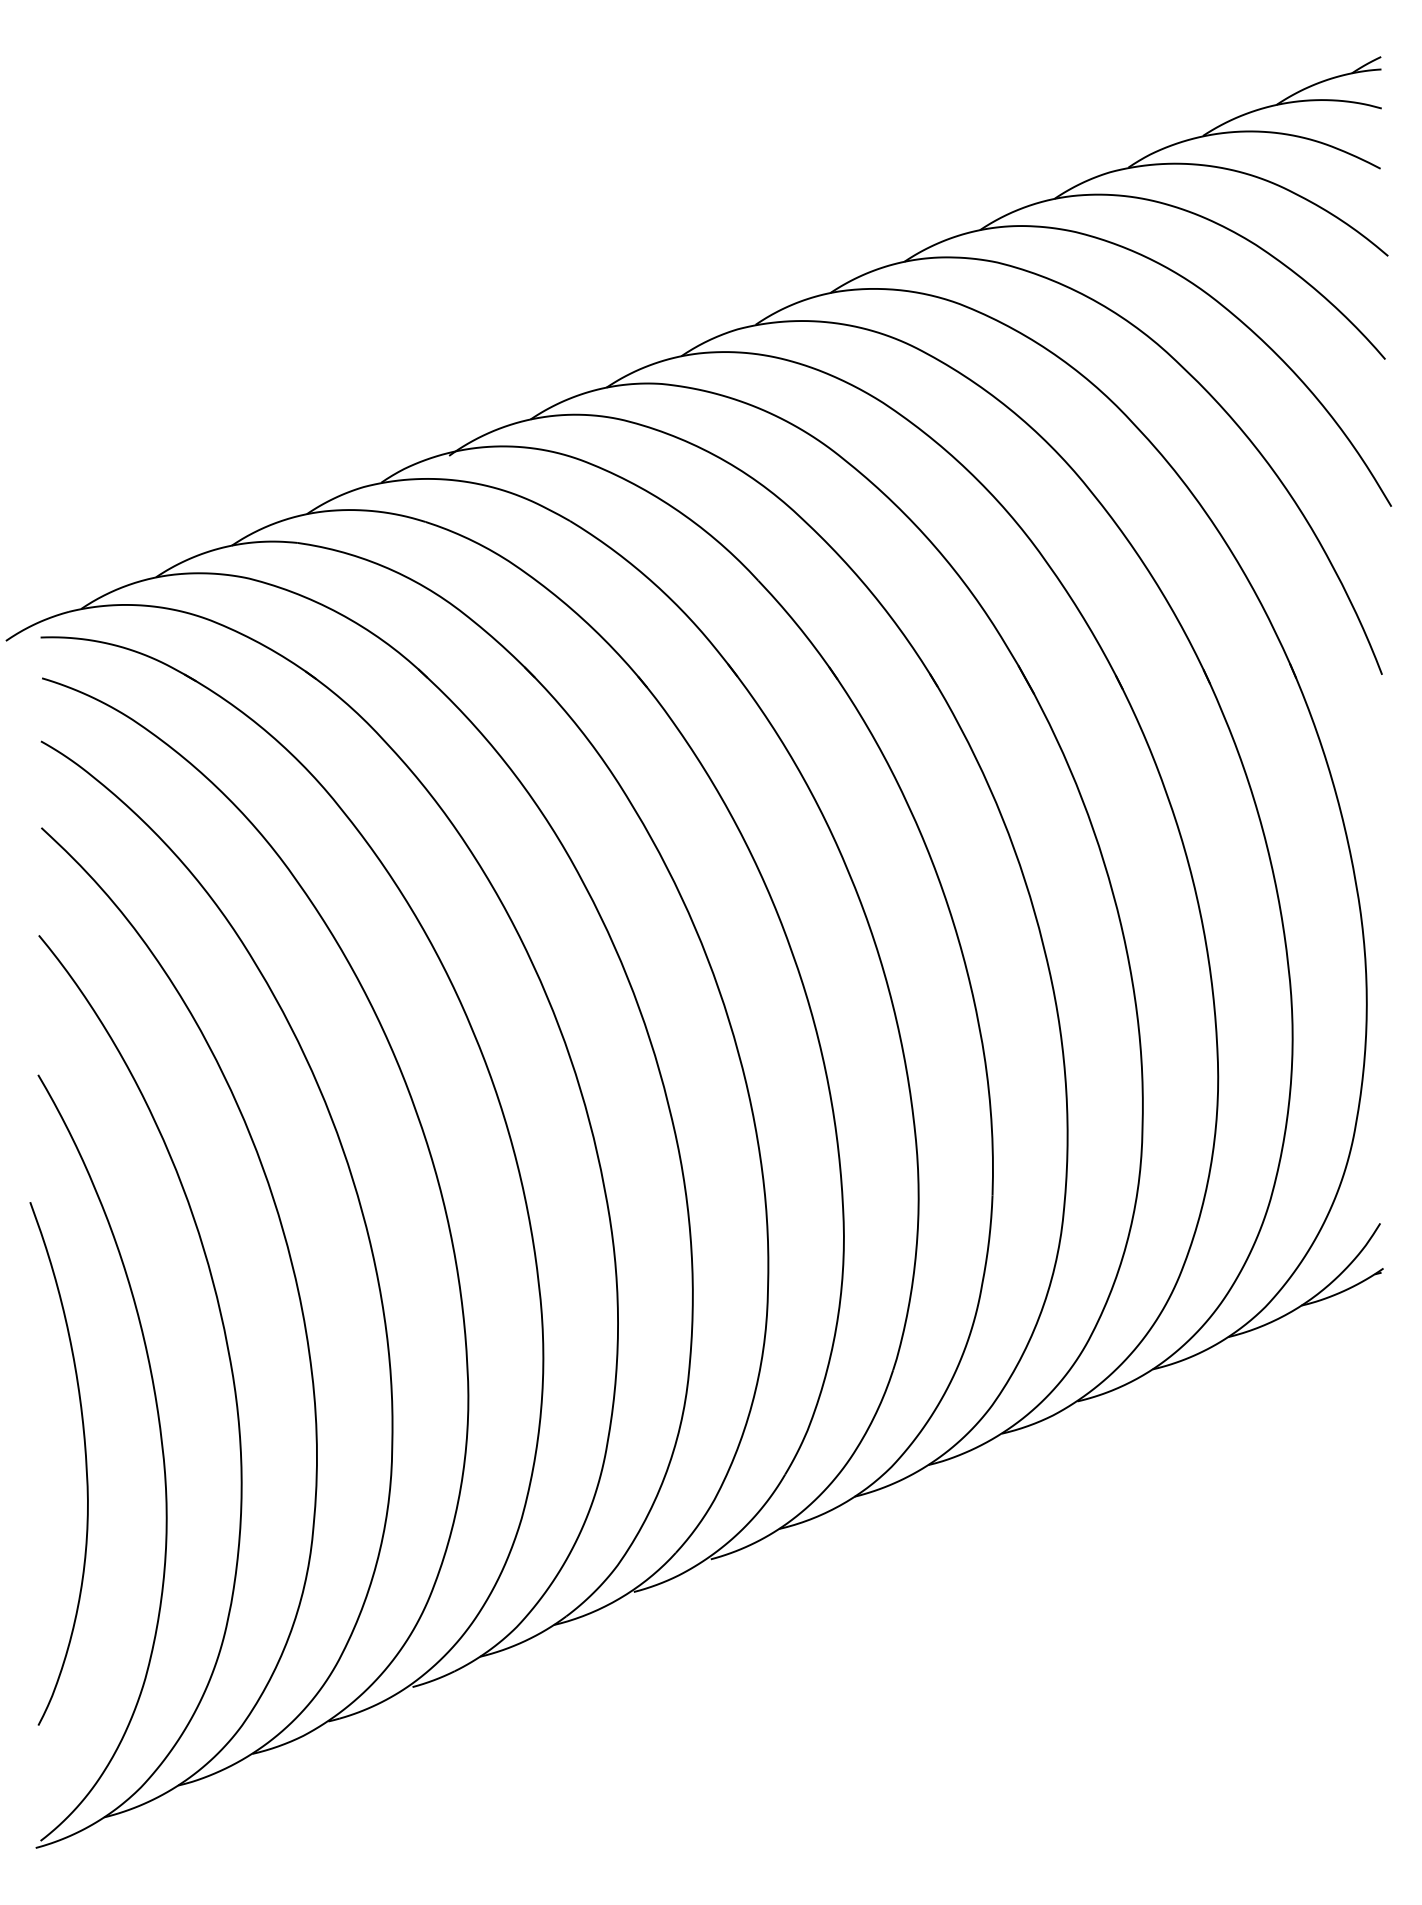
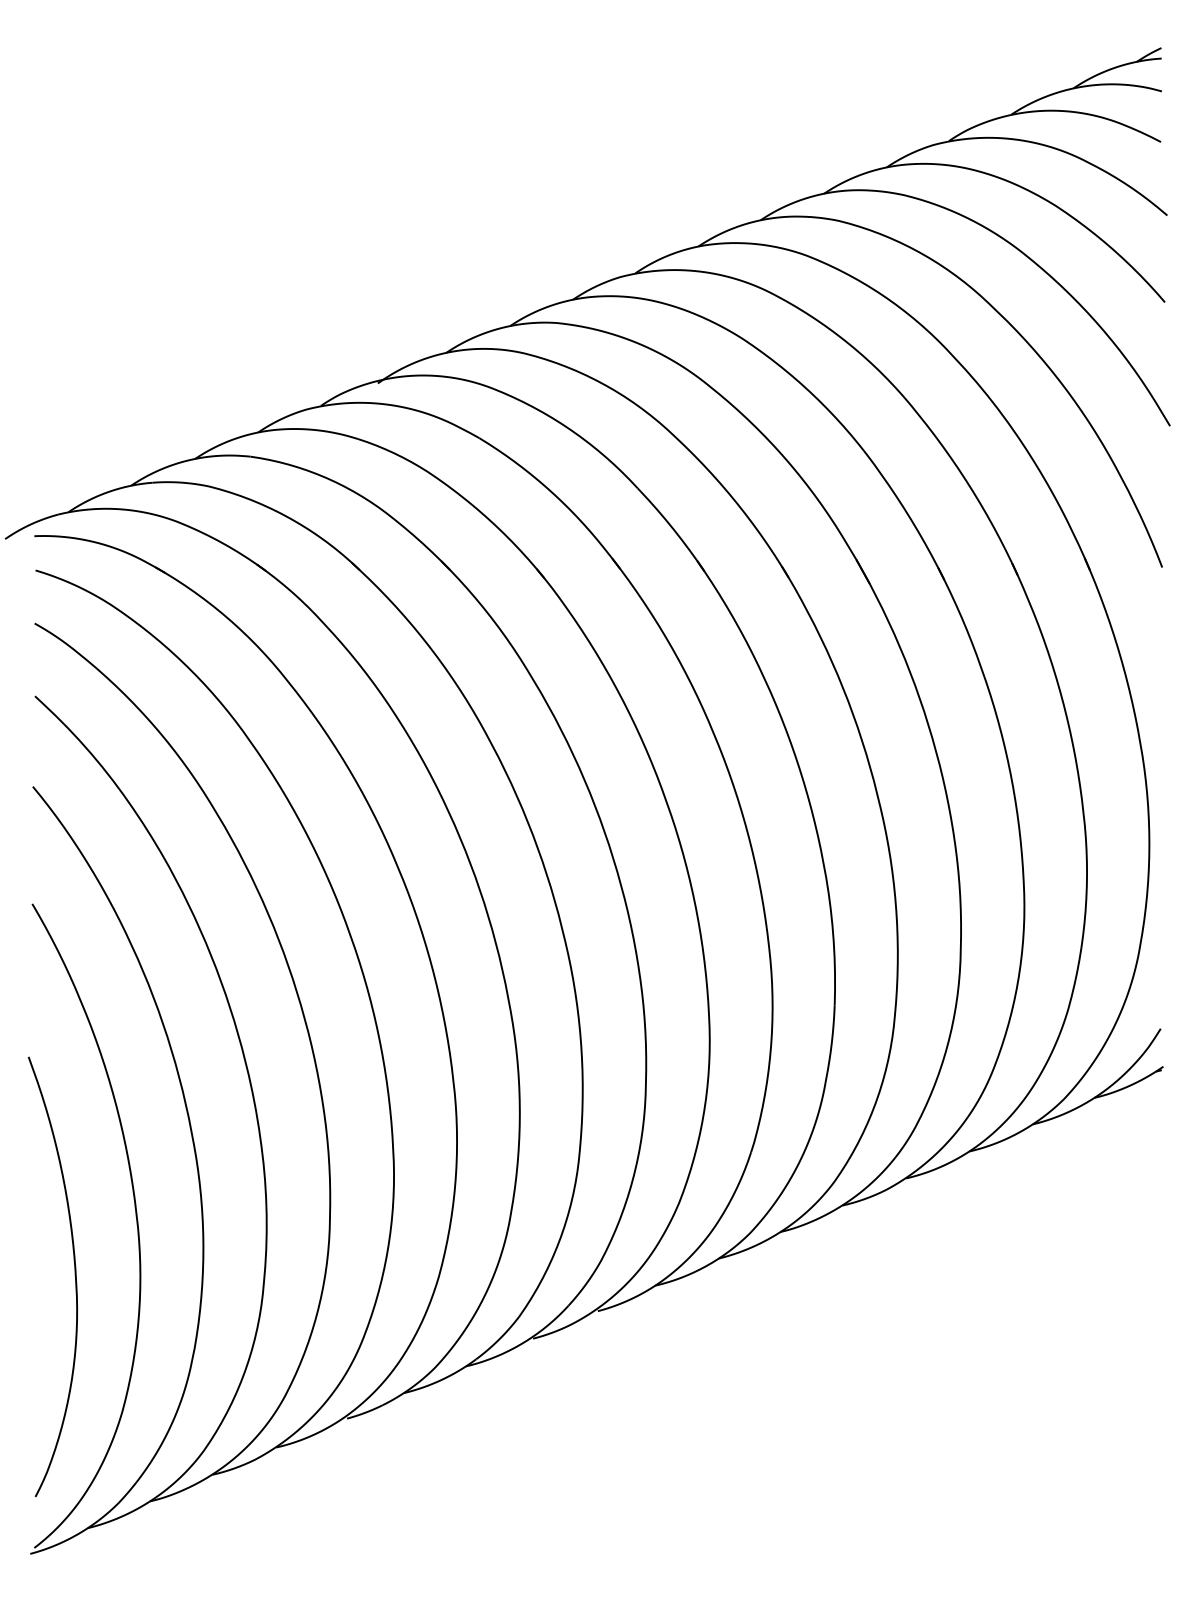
curve: (84, 1462) -> (74, 1275), moved

